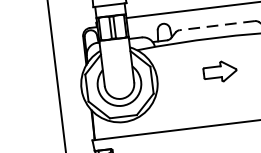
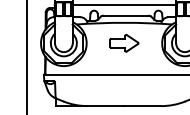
line: (218, 25) -> (126, 15), dashed -> solid
part: (220, 70) -> (124, 42), size x1.43

